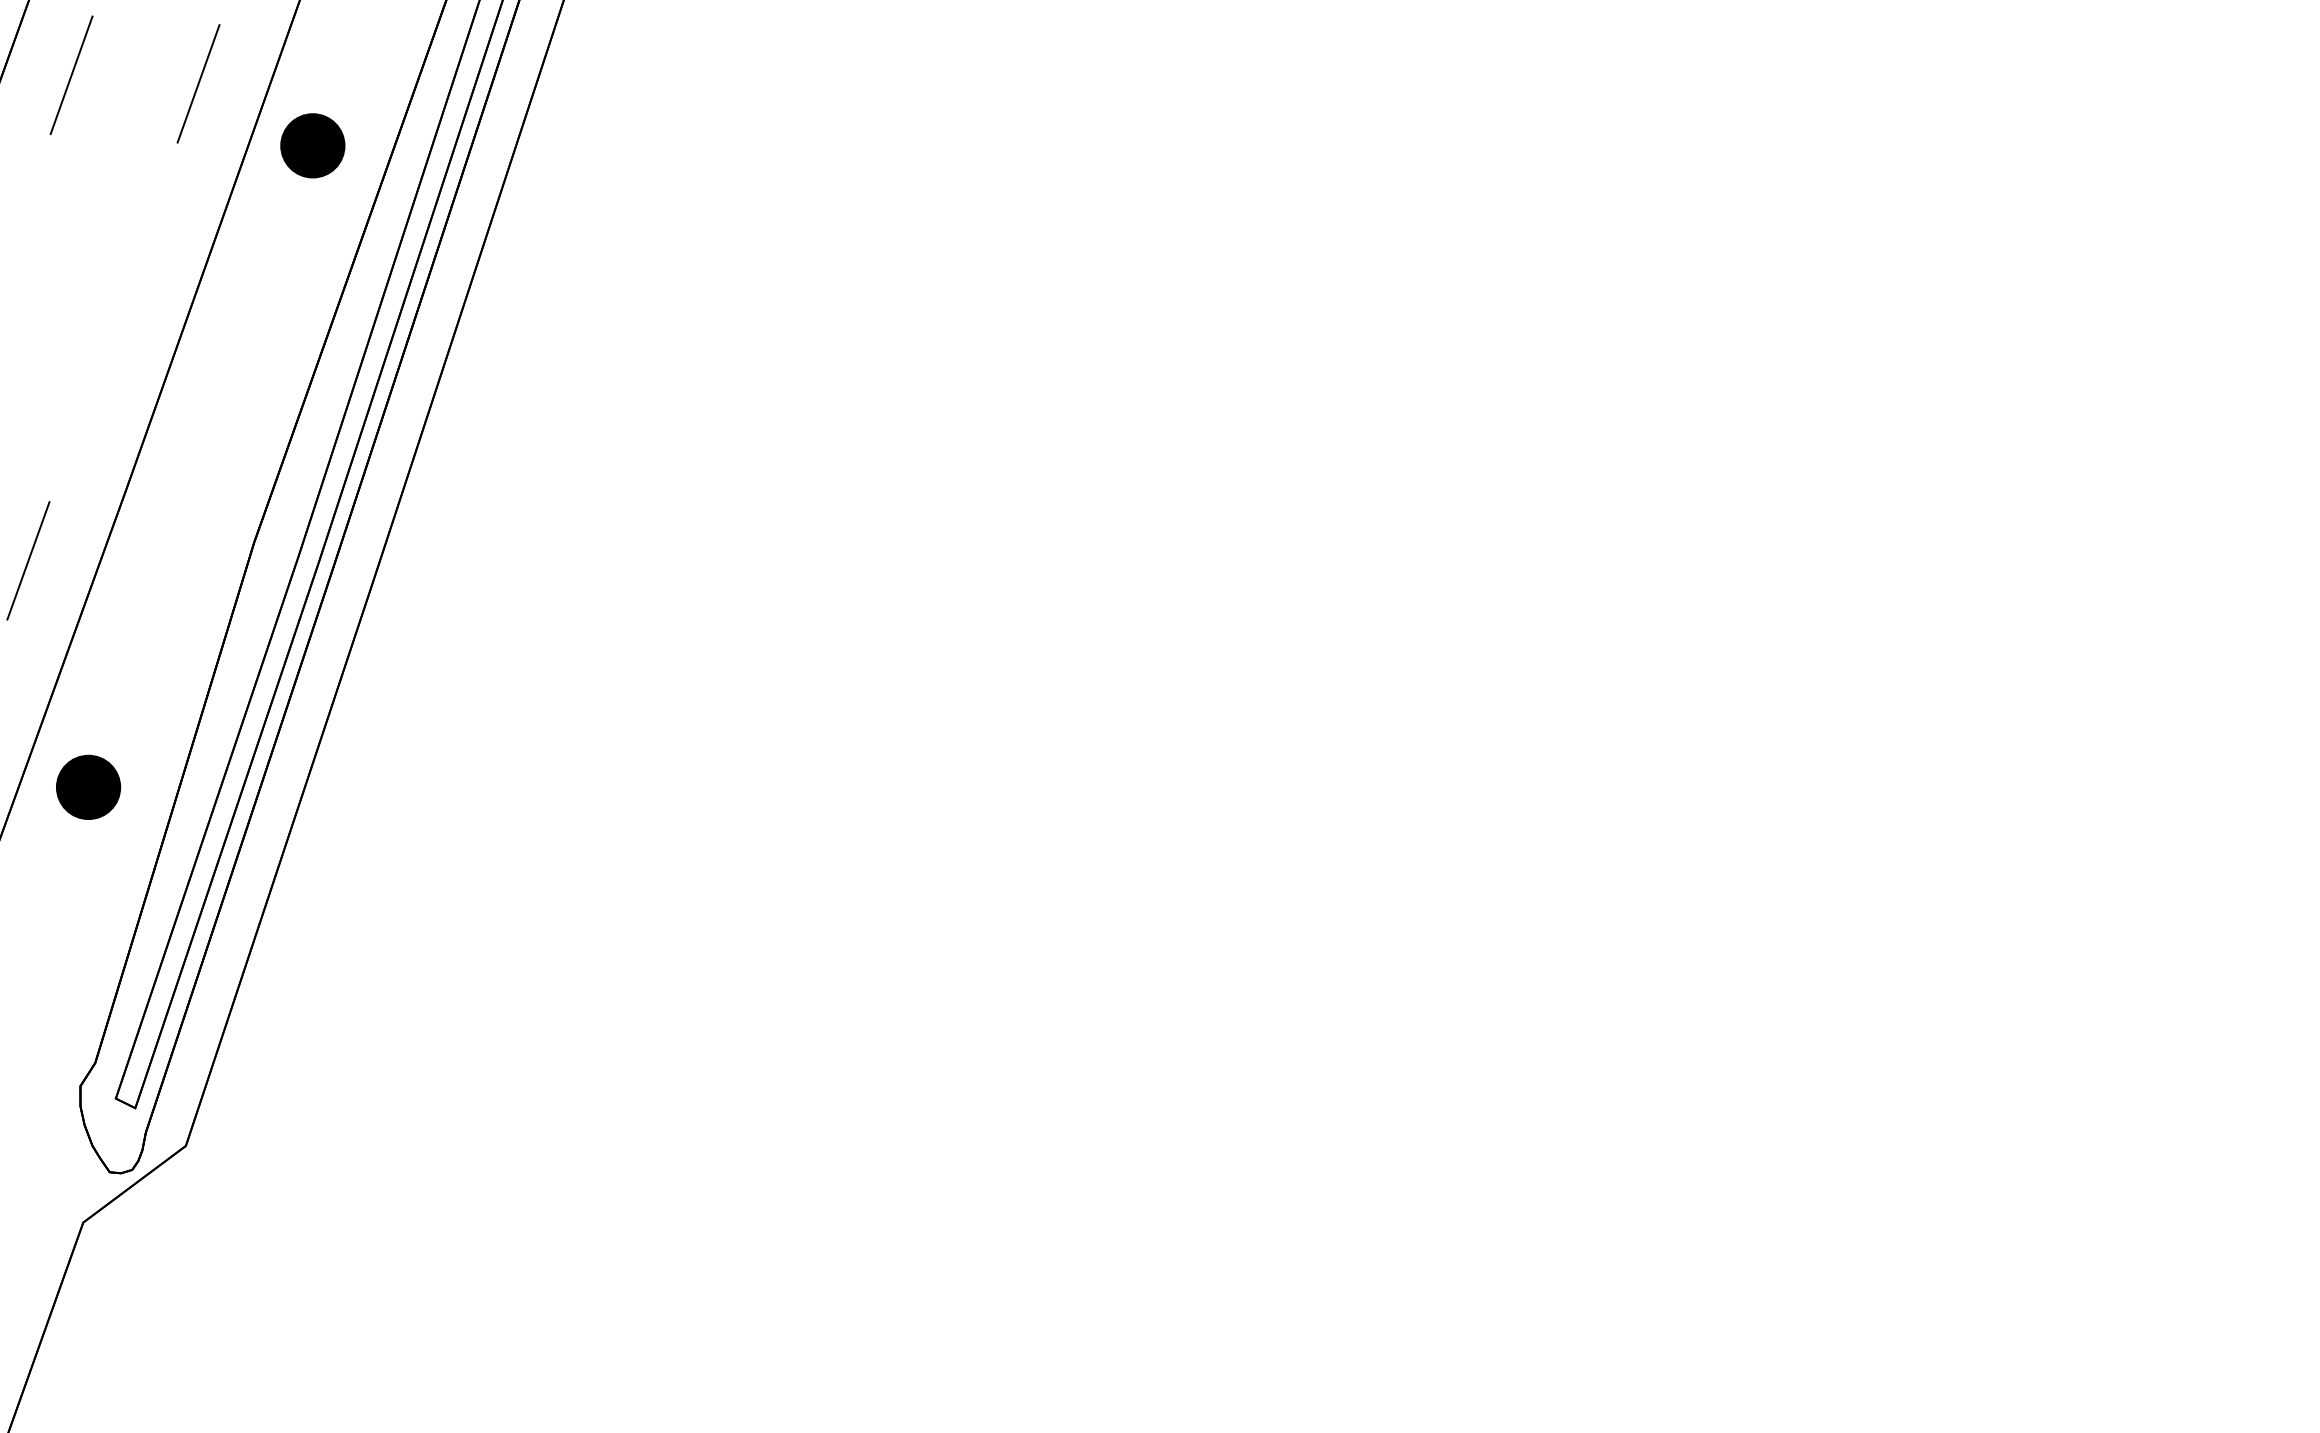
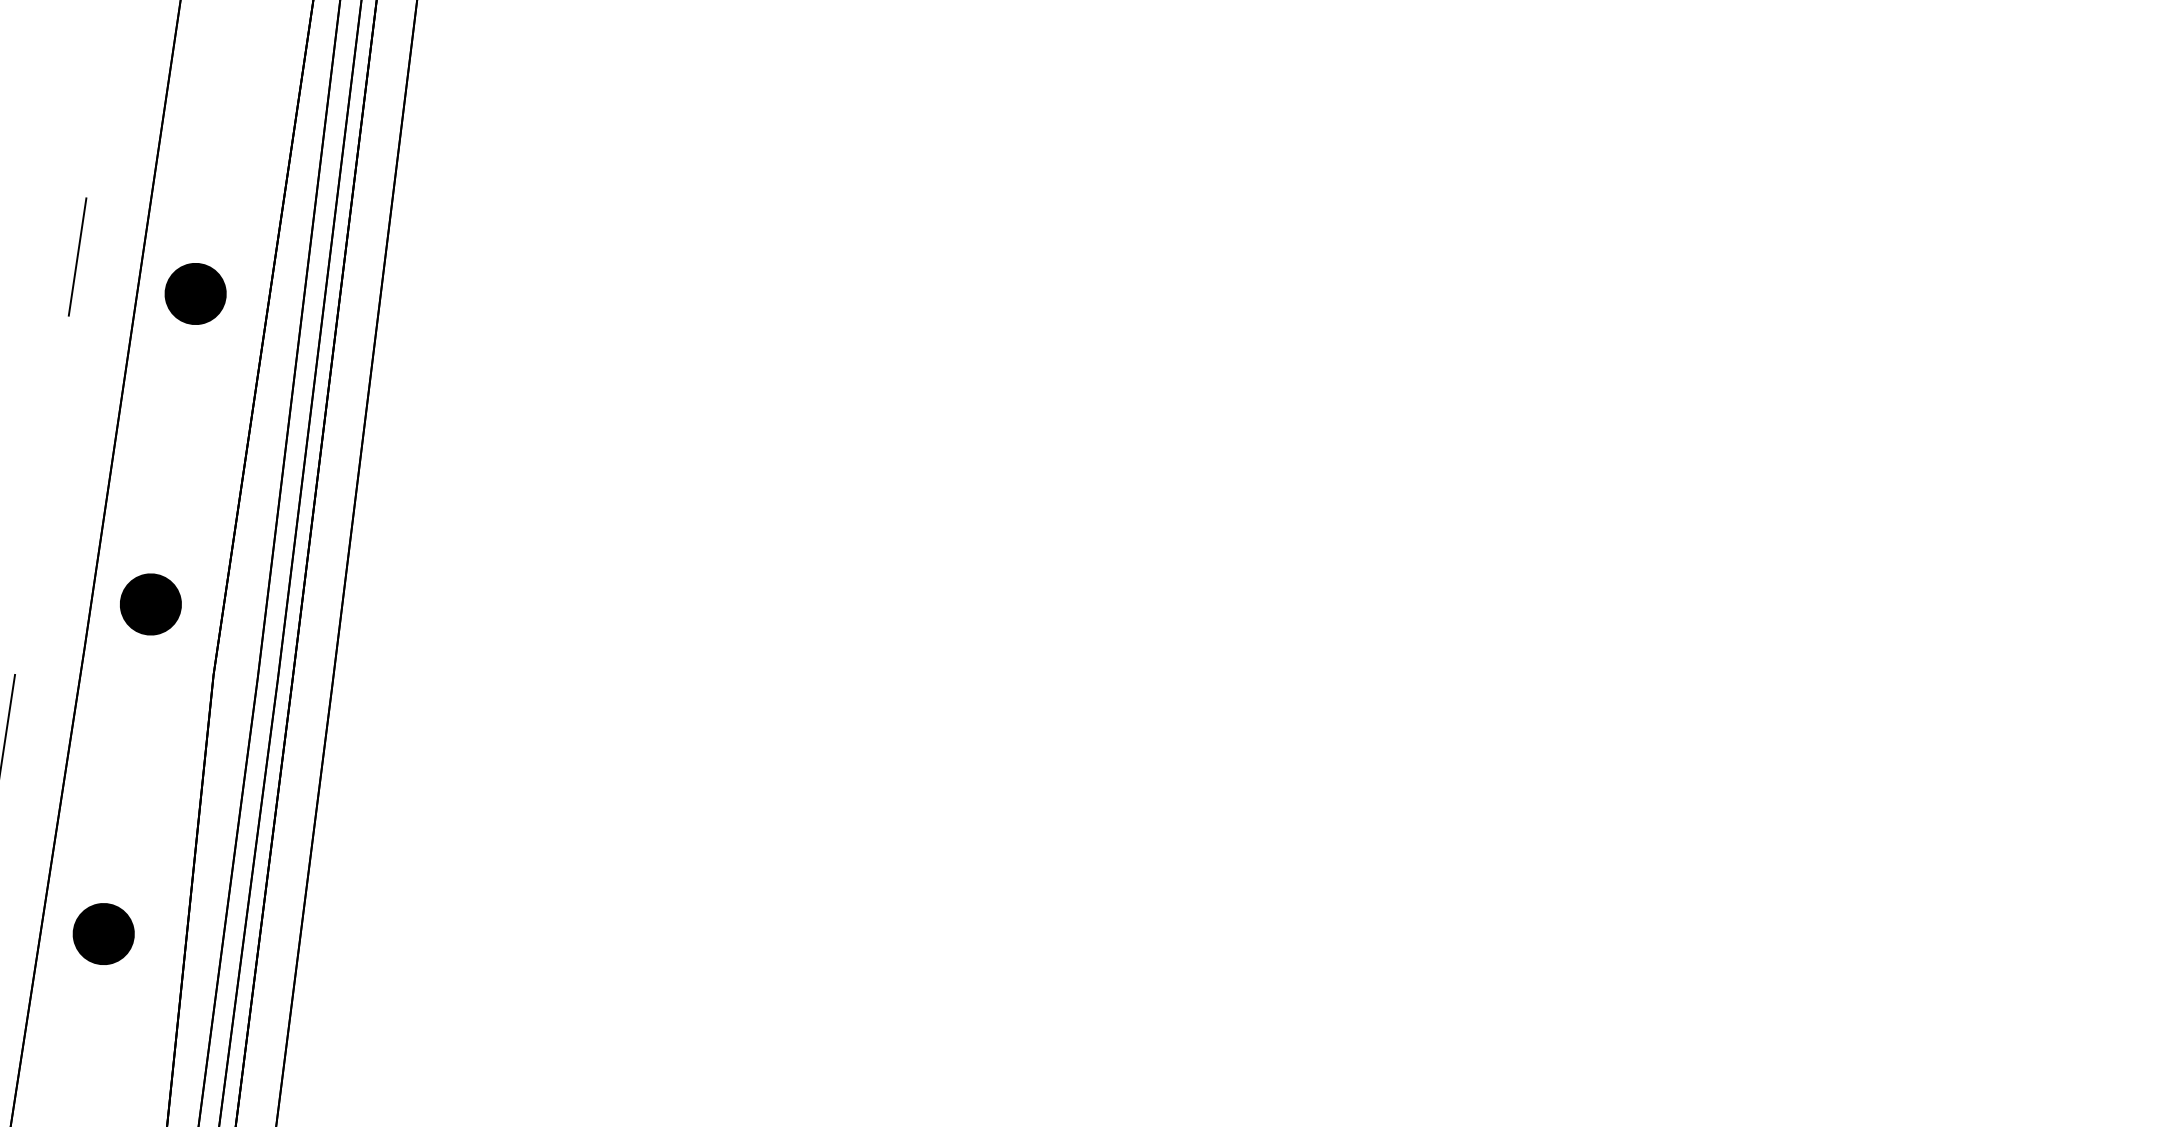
part: (203, 456) -> (150, 604), added

